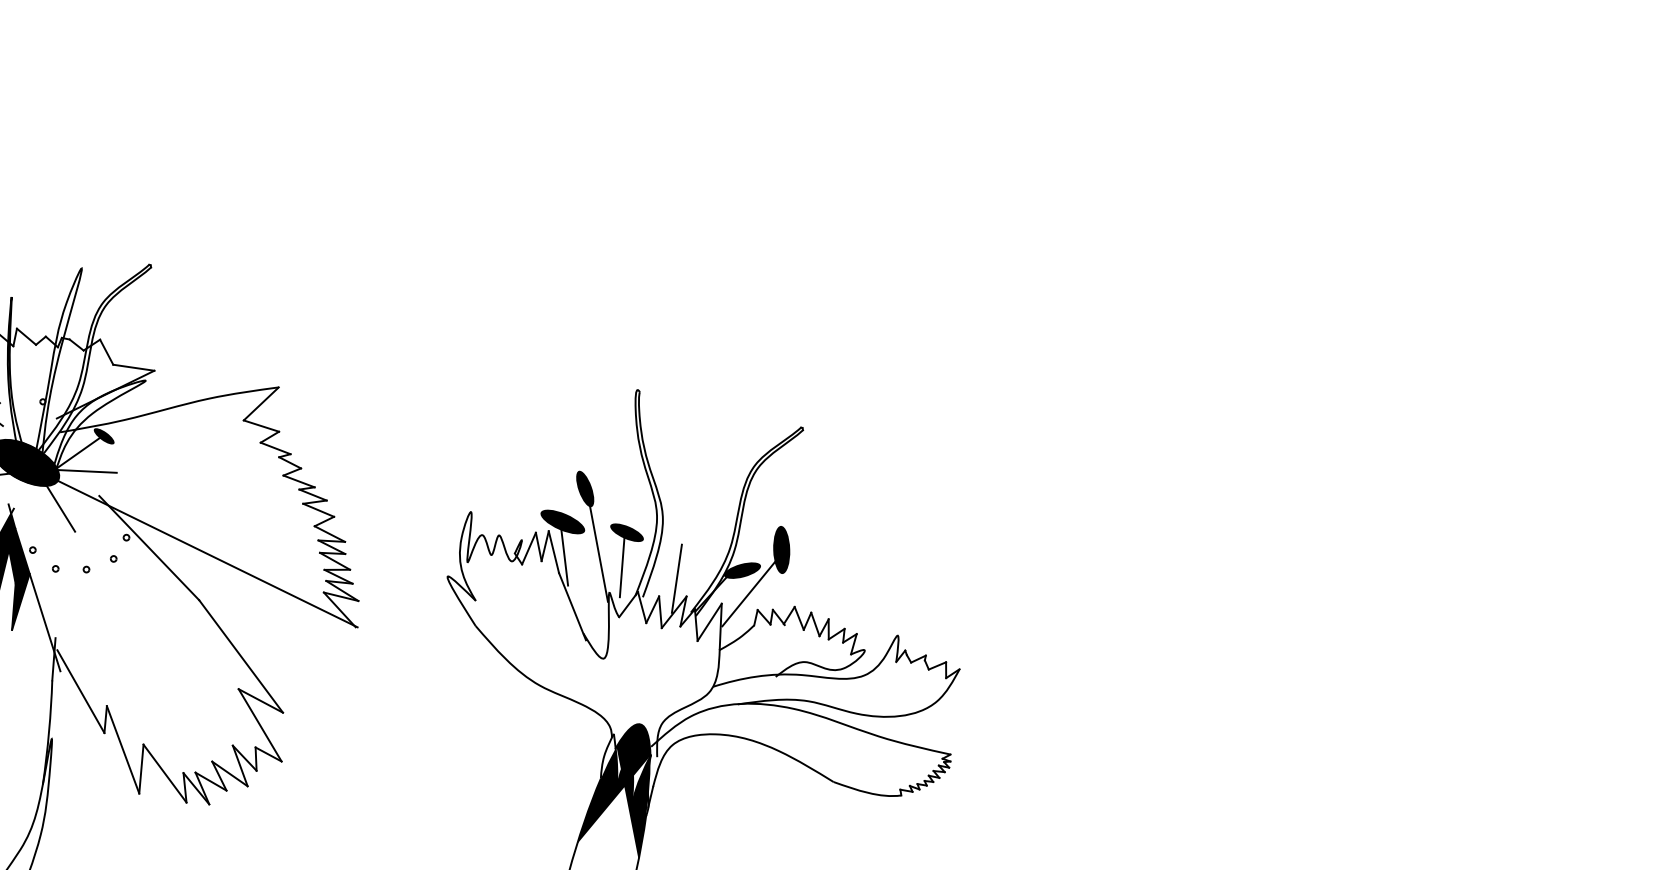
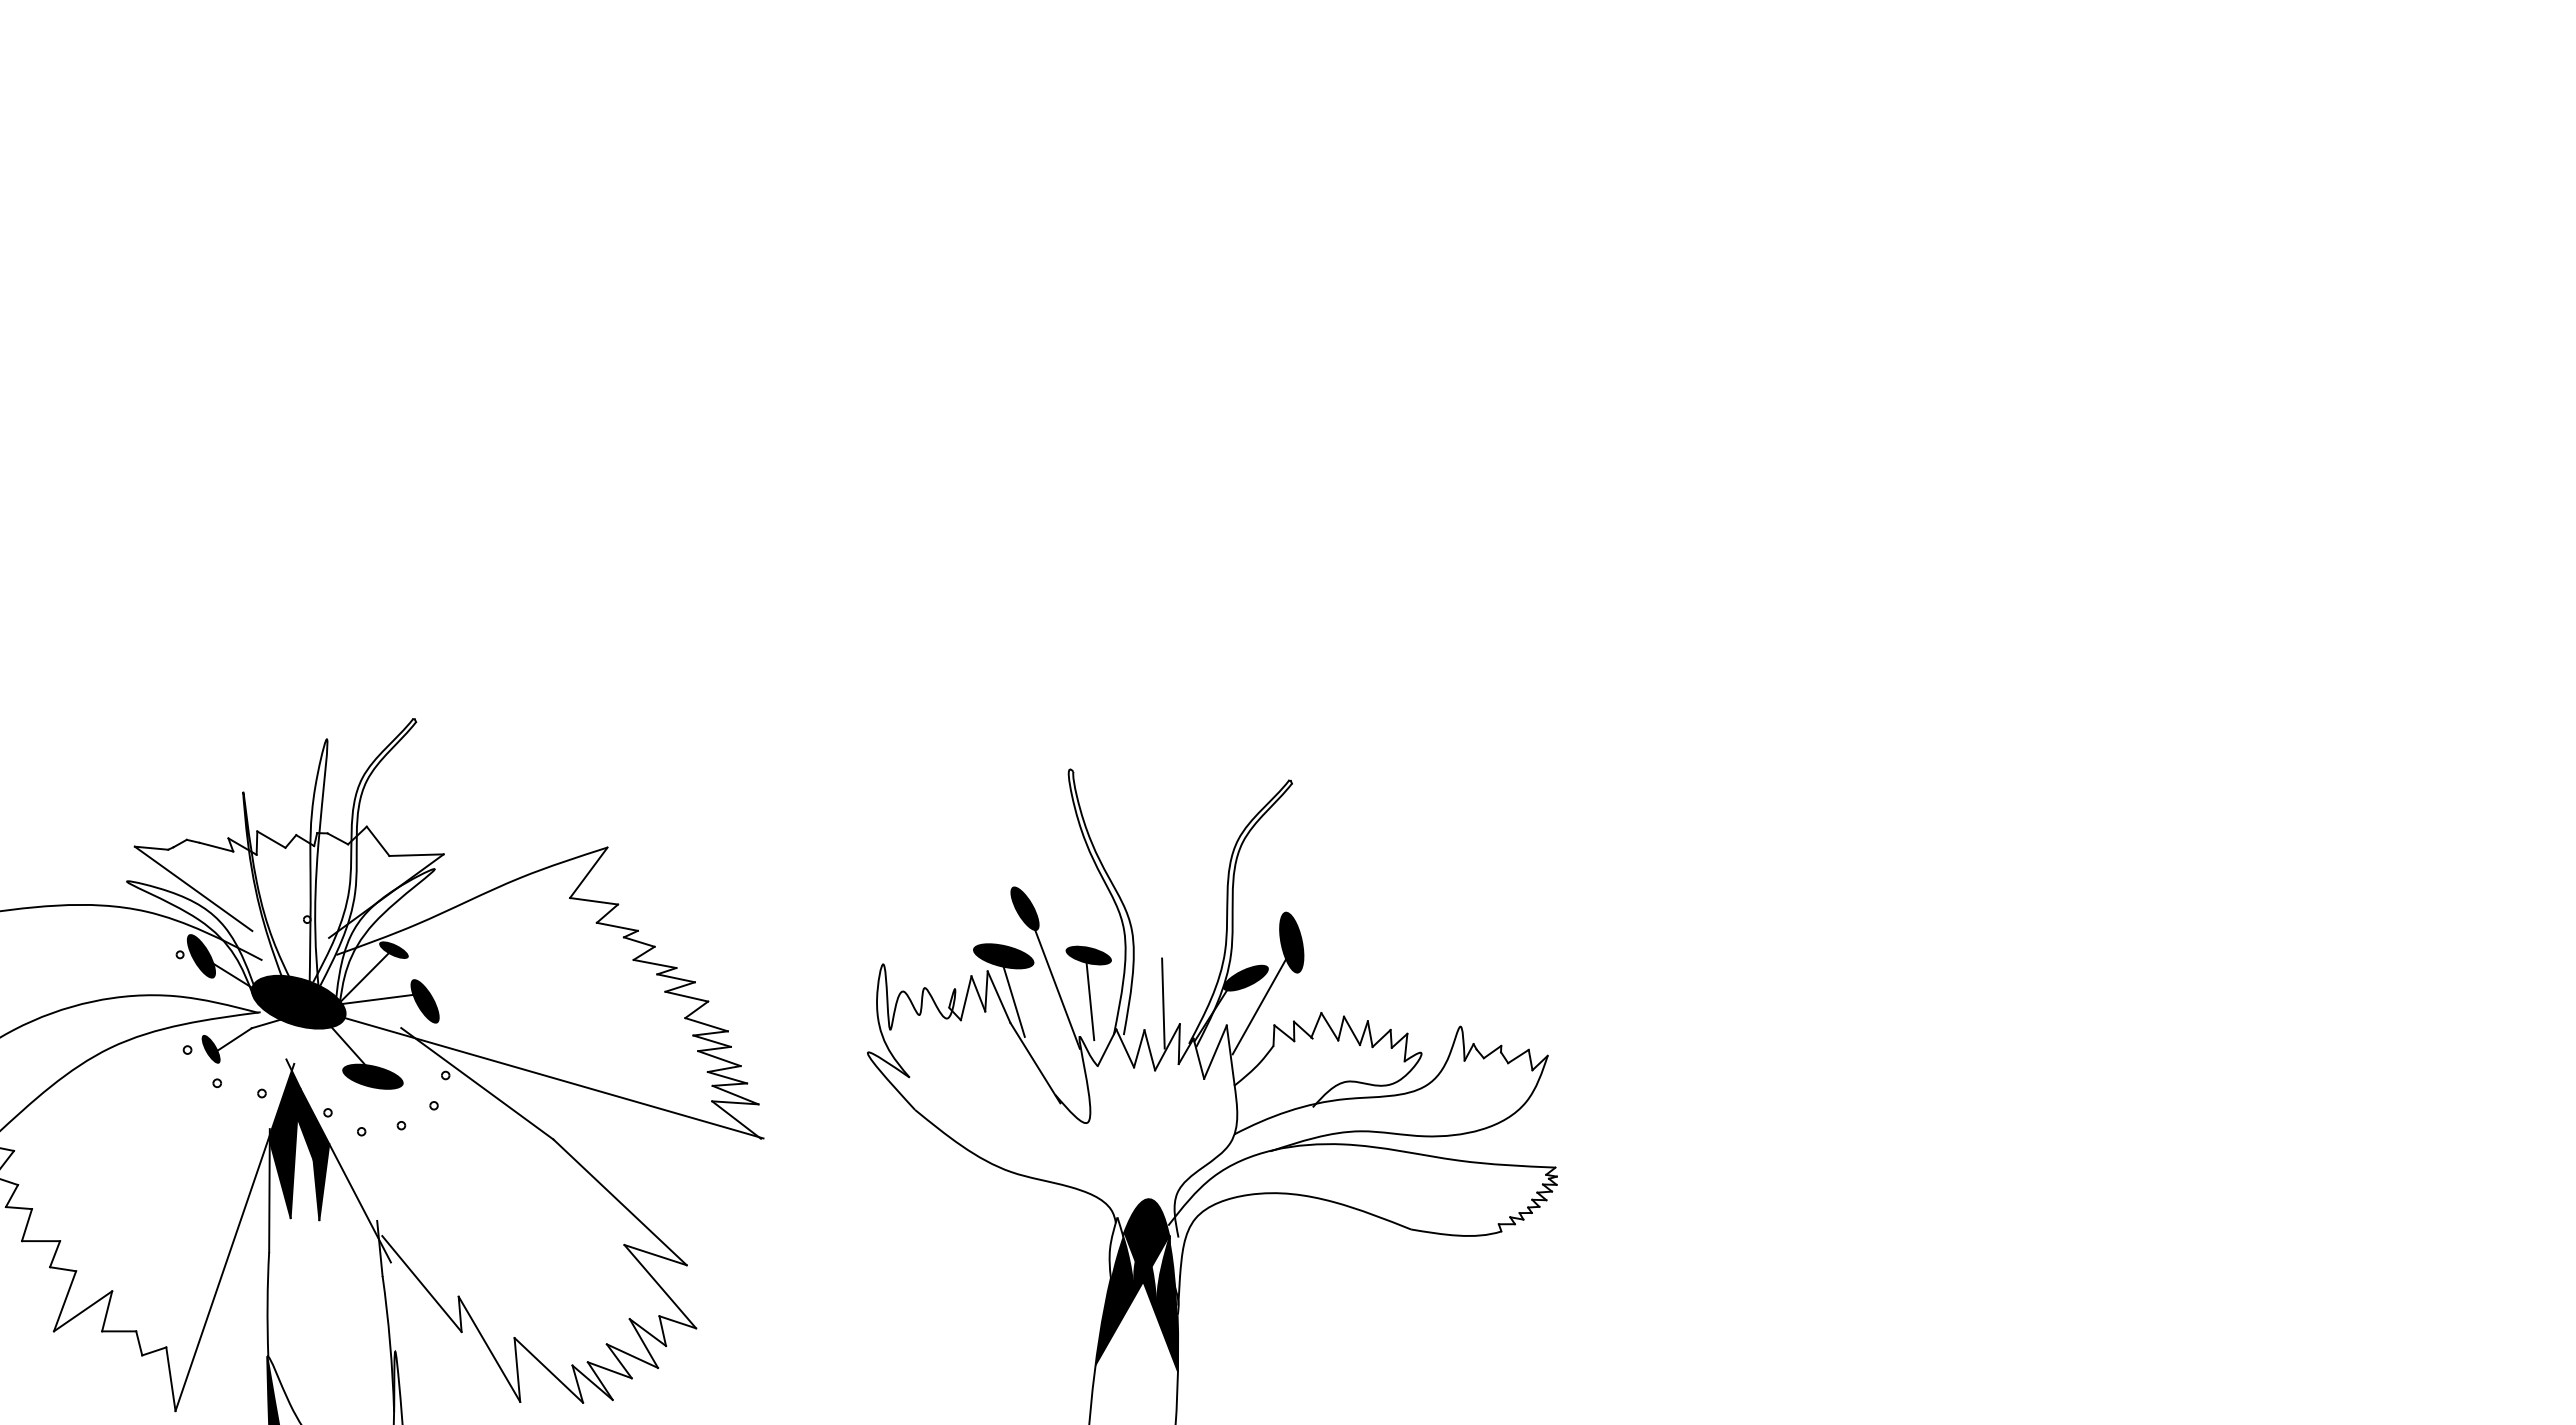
fill: (120, 479) -> (424, 1001), added
fill: (71, 528) -> (372, 1076), added

